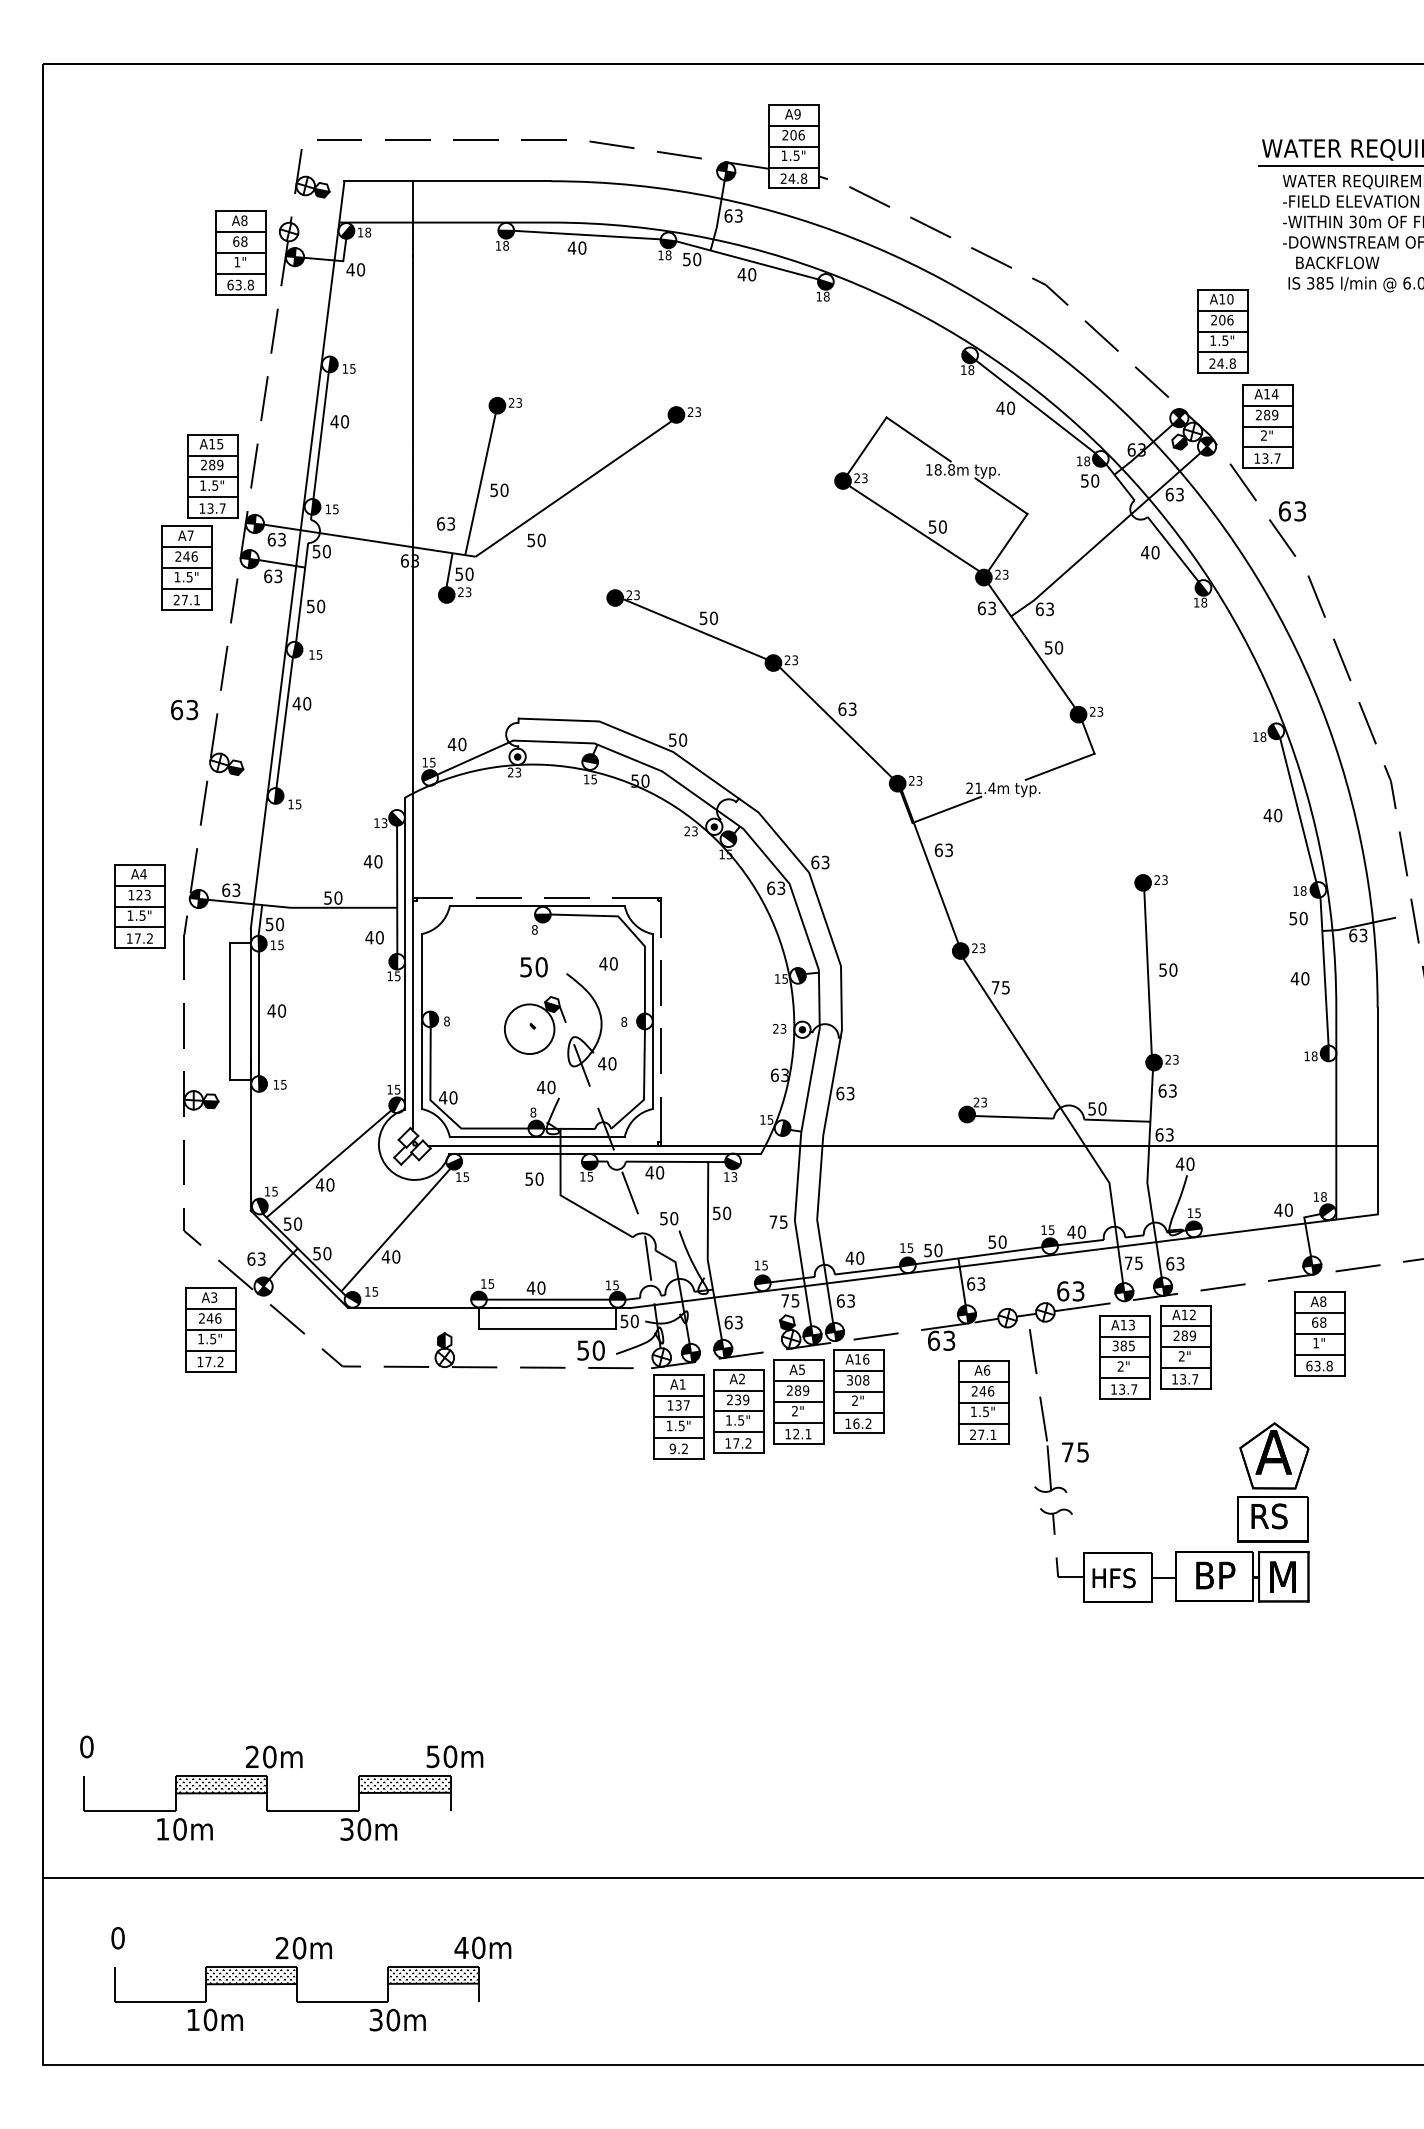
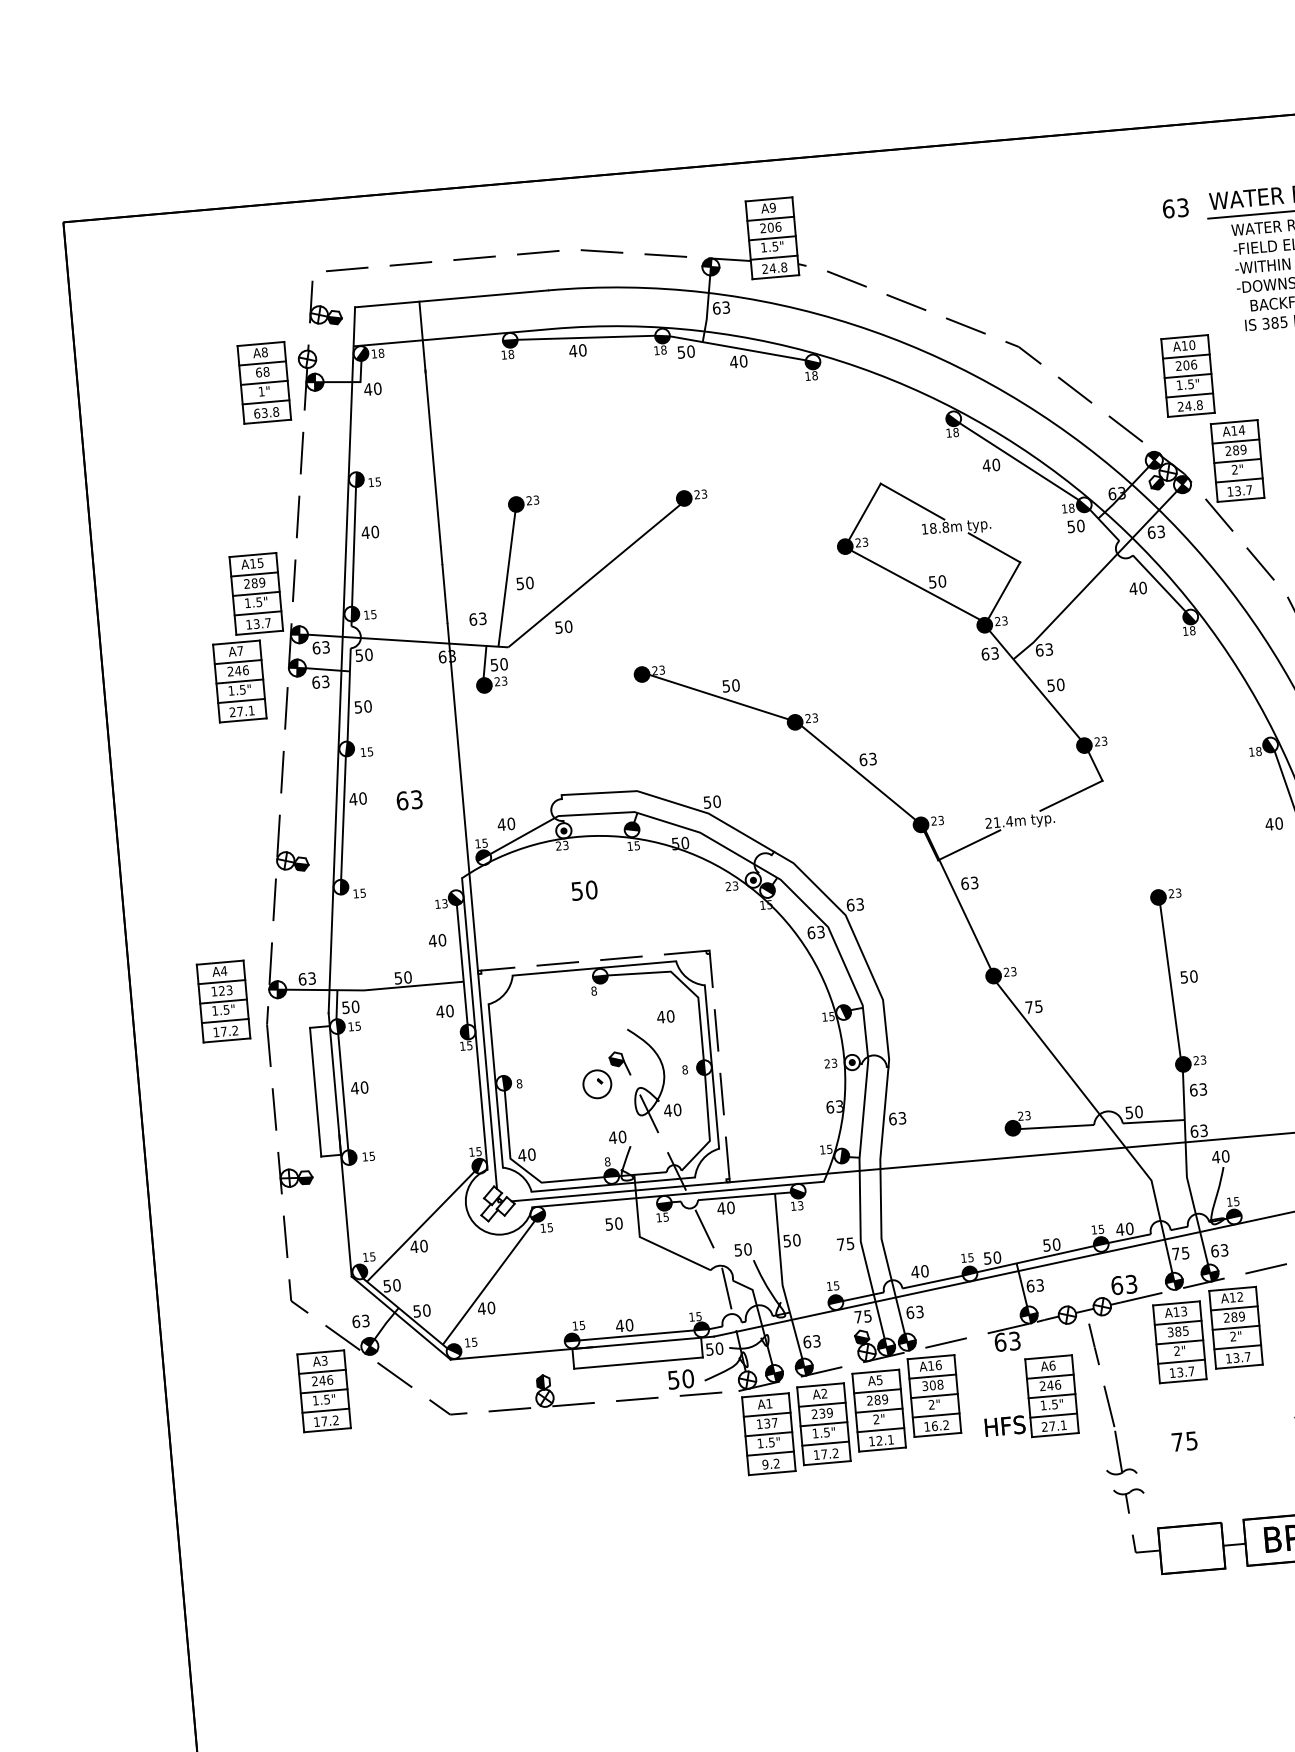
text: (1292, 511) -> (1175, 208), moved
text: (184, 709) -> (409, 799), moved
text: (533, 967) -> (584, 890), moved
circle: (529, 1029) -> (597, 1084), size x0.6
text: (1075, 1452) -> (1184, 1441), moved
text: (1113, 1578) -> (1004, 1426), moved

